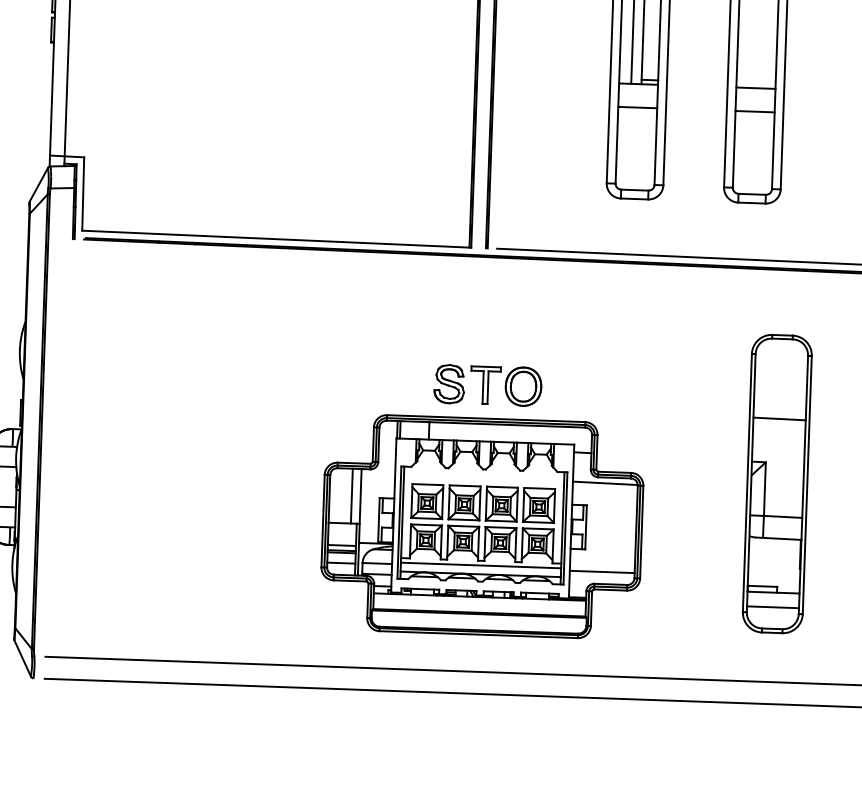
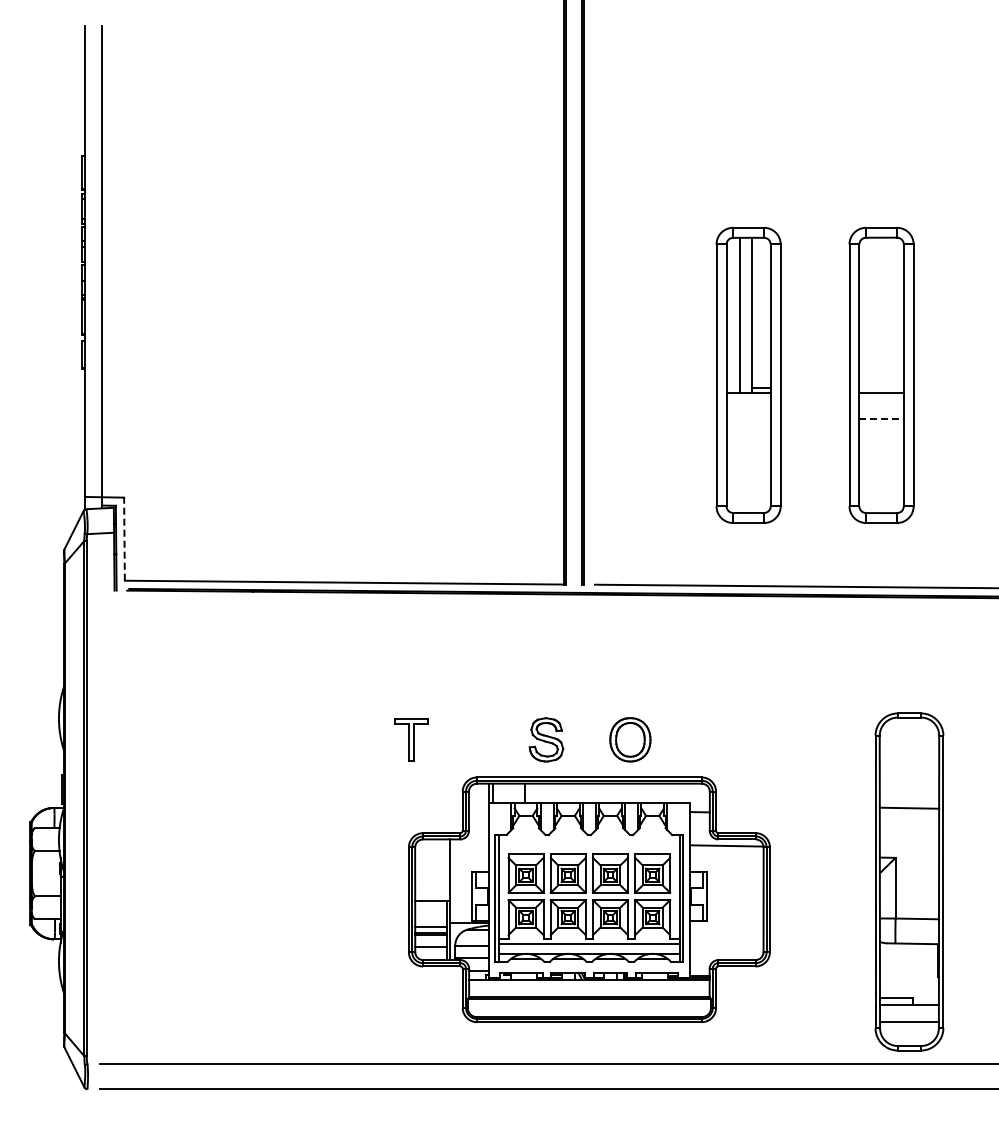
line: (637, 107) -> (748, 419), removed
line: (755, 111) -> (882, 419), solid -> dashed
line: (83, 194) -> (124, 539), solid -> dashed
part: (485, 385) -> (411, 739), moved
part: (777, 483) -> (909, 881), moved
line: (351, 496) -> (440, 870), removed
line: (601, 572) -> (726, 946), removed

